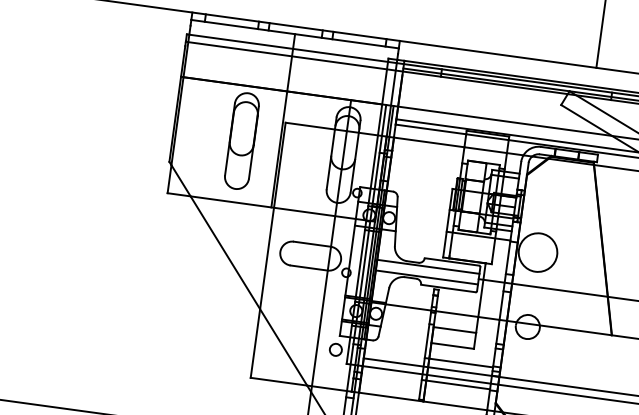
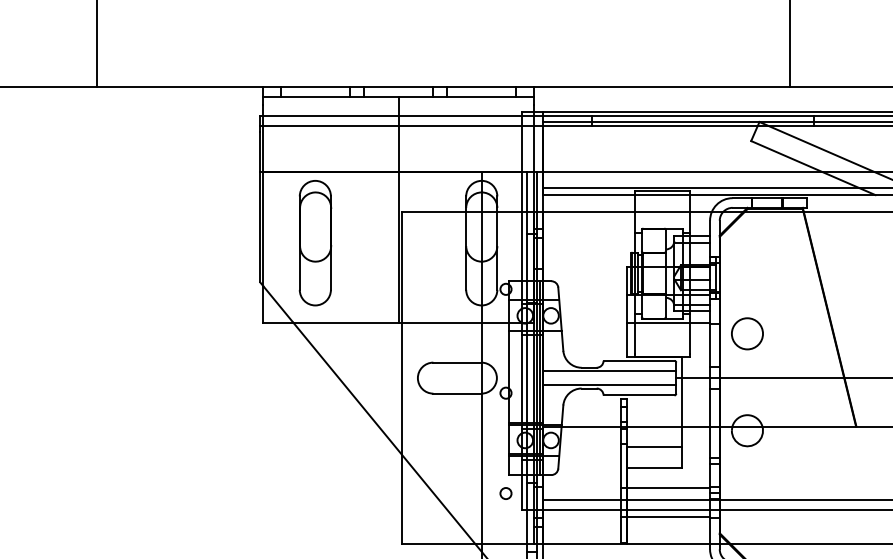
part: (242, 141) -> (315, 243), moved
circle: (538, 252) -> (747, 333), size x0.62
circle: (335, 349) -> (505, 493), size x0.71

